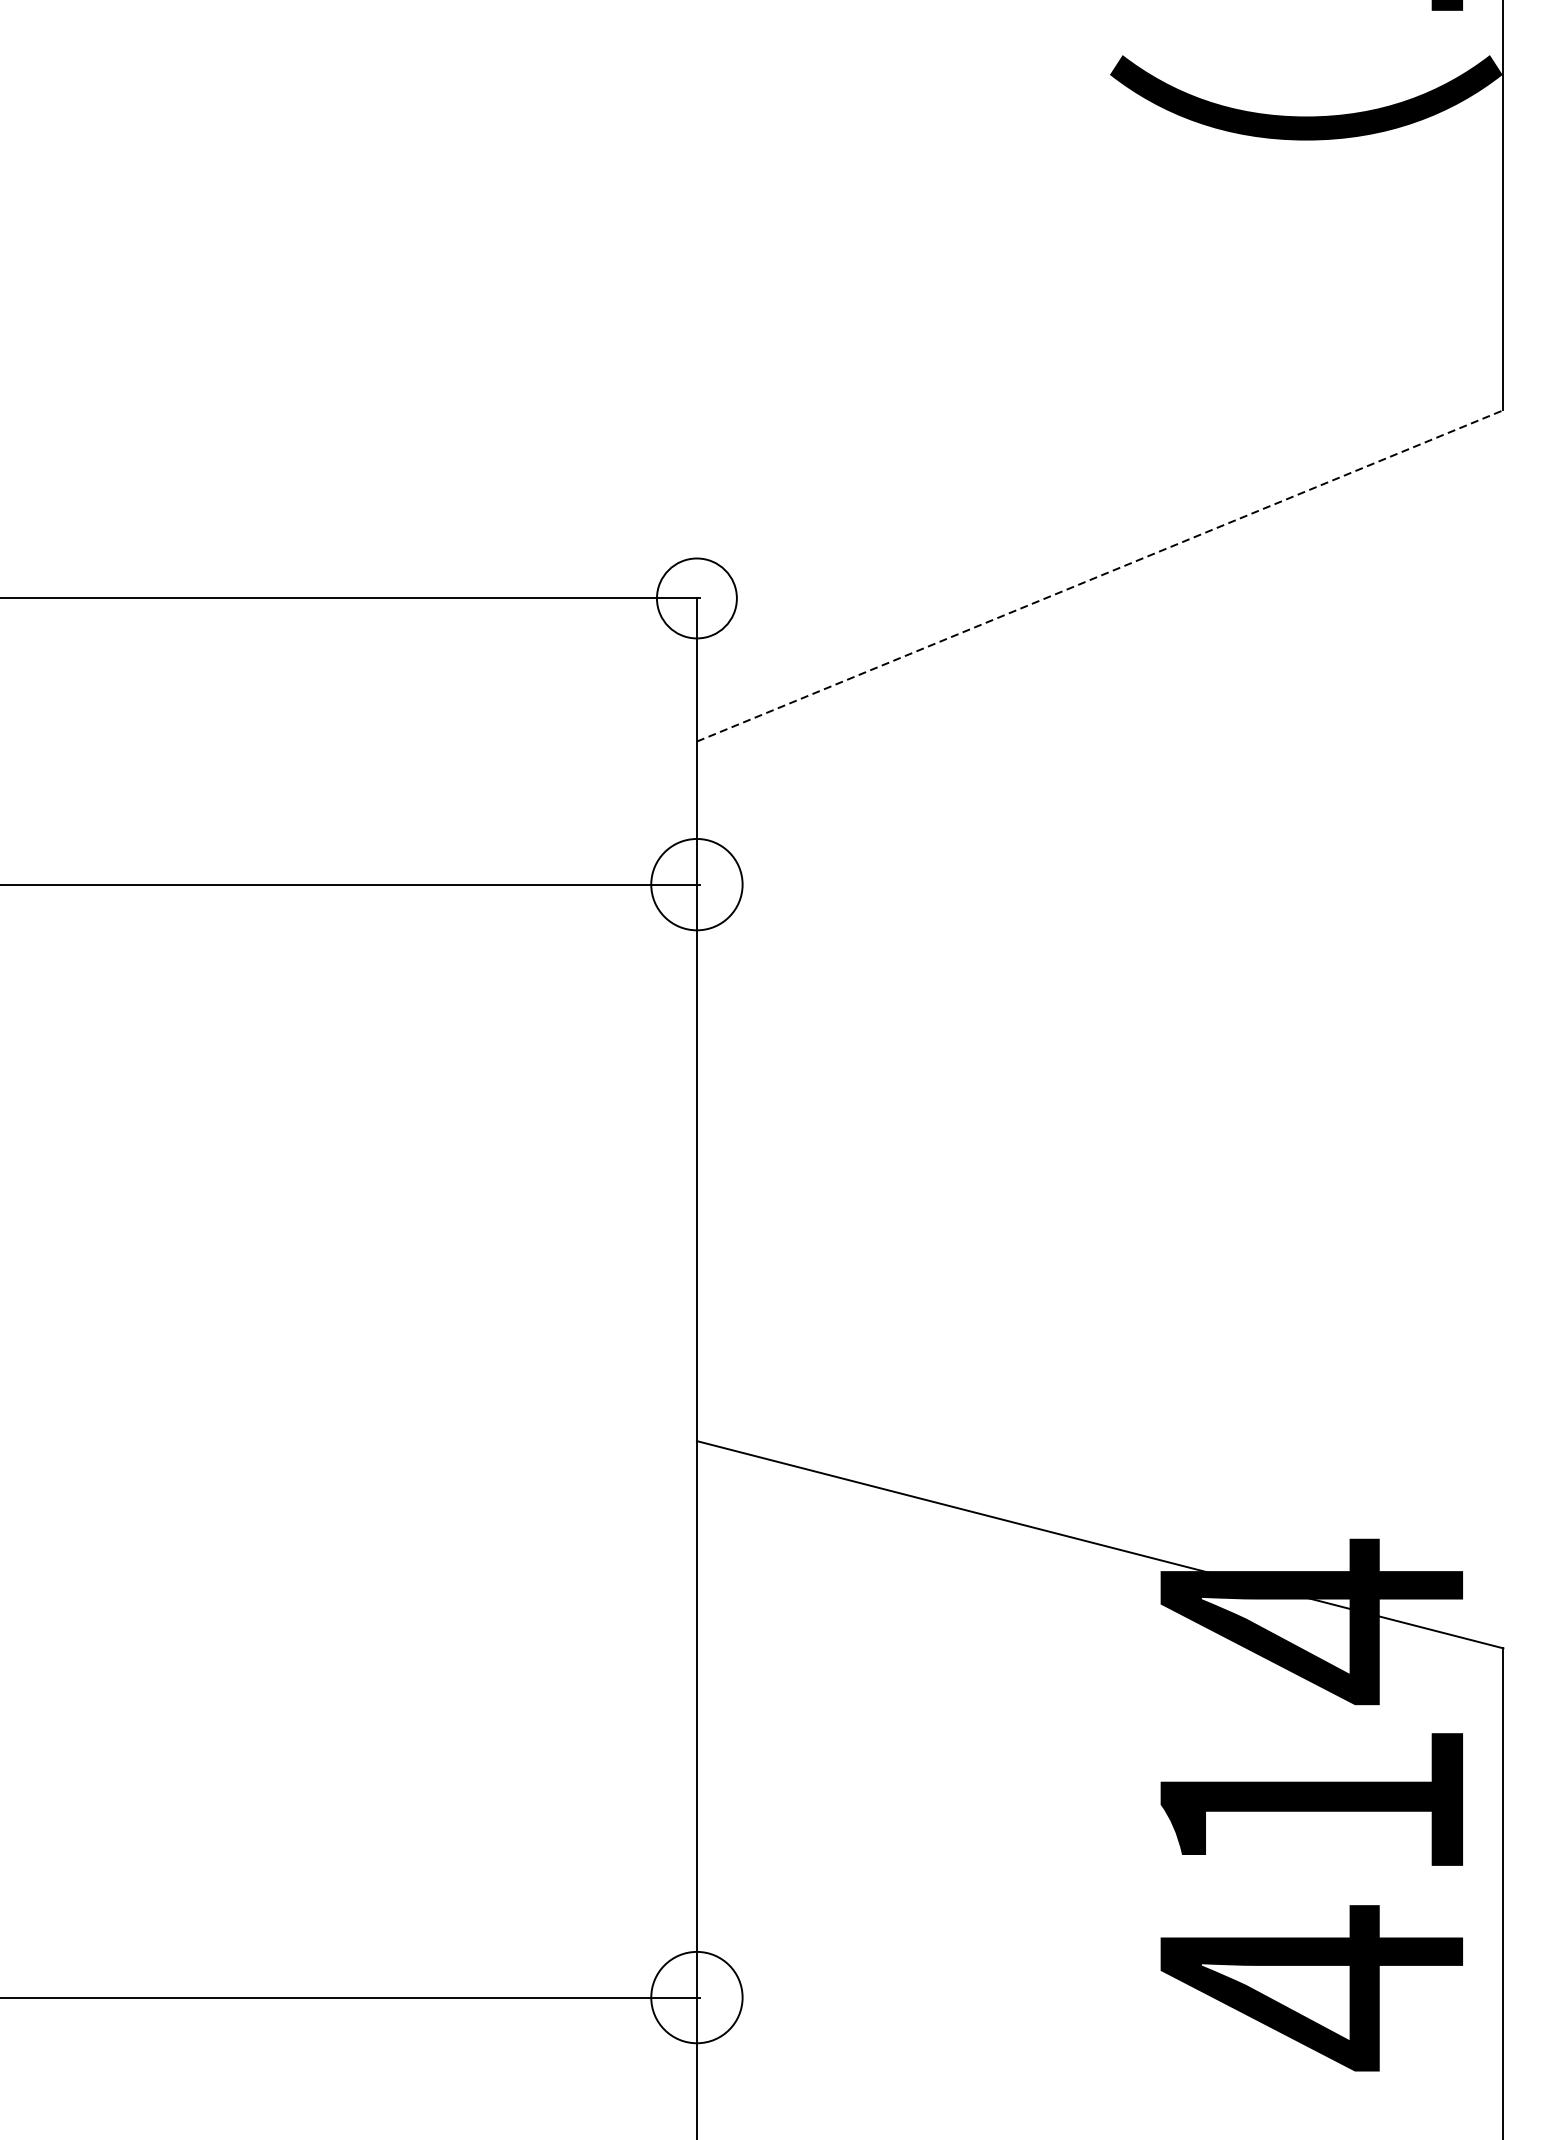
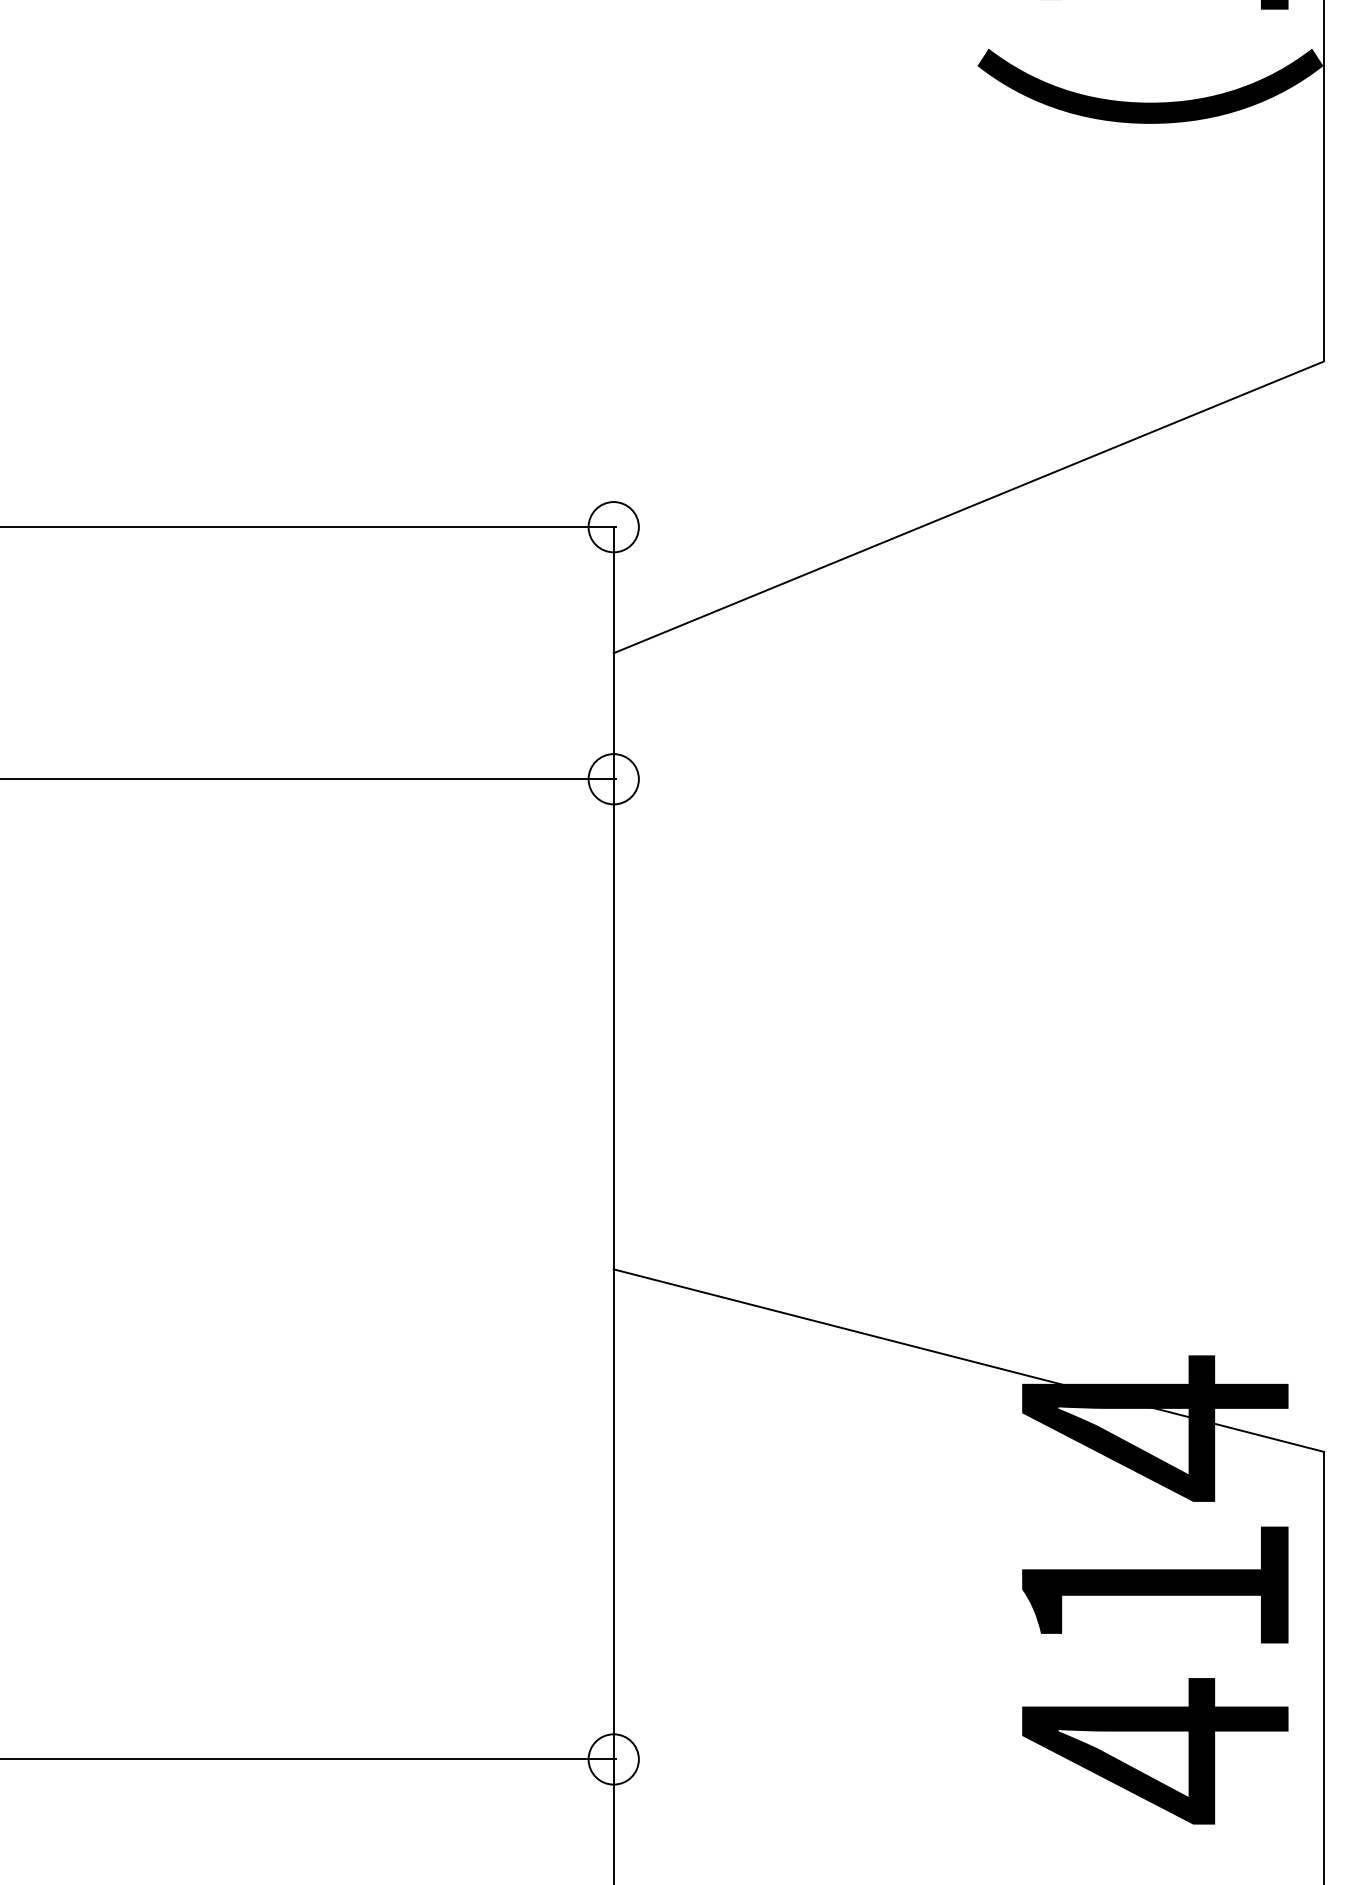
line: (1099, 576) -> (968, 507), dashed -> solid
circle: (696, 598) -> (613, 527), size x0.71
circle: (696, 884) -> (613, 779), size x0.62
circle: (696, 1997) -> (613, 1759), size x0.62

